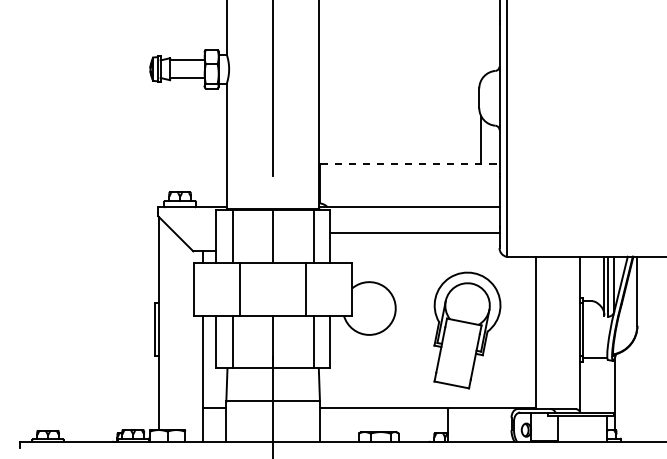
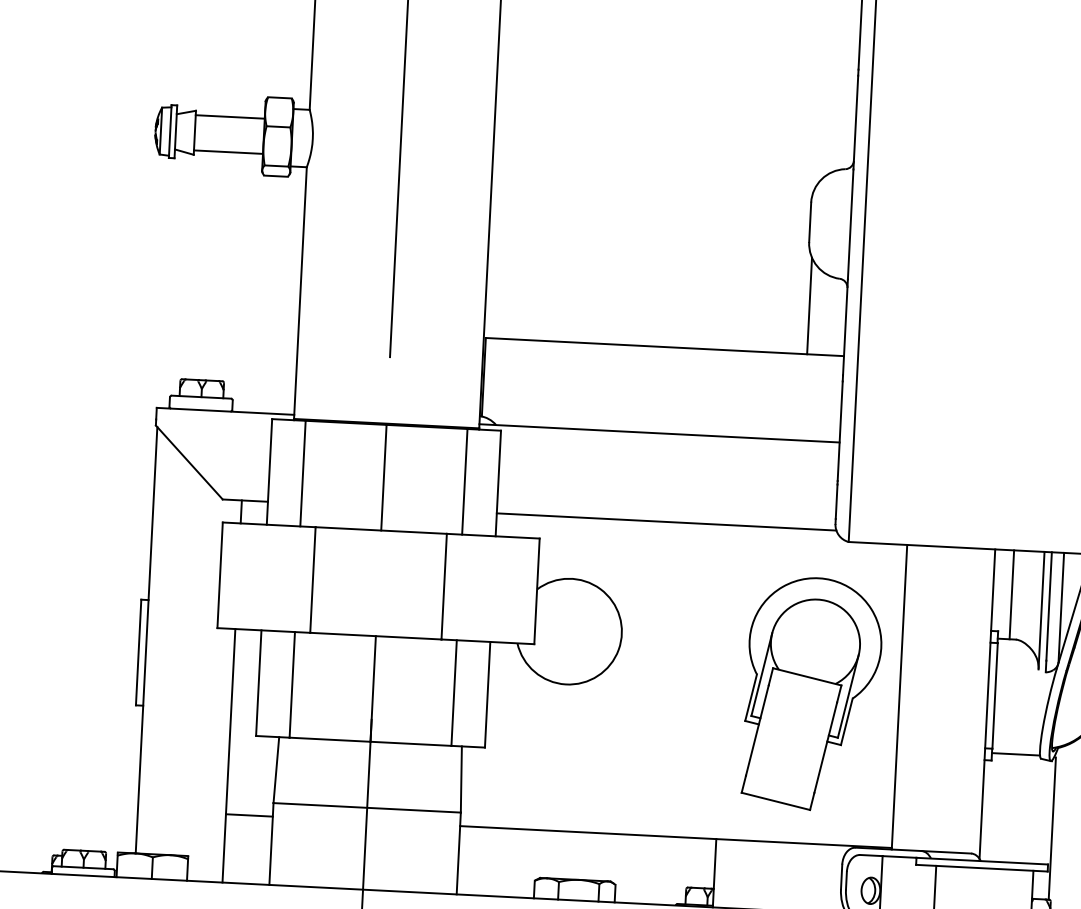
line: (410, 164) -> (665, 347), dashed -> solid
line: (415, 233) -> (667, 522), moved
line: (589, 278) -> (1012, 593), added
part: (467, 330) -> (812, 694), moved

